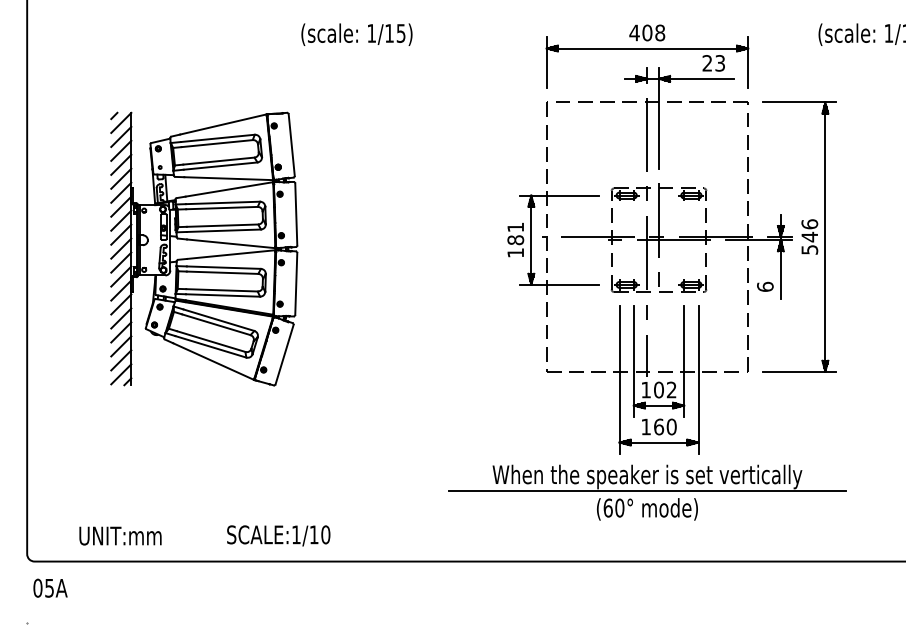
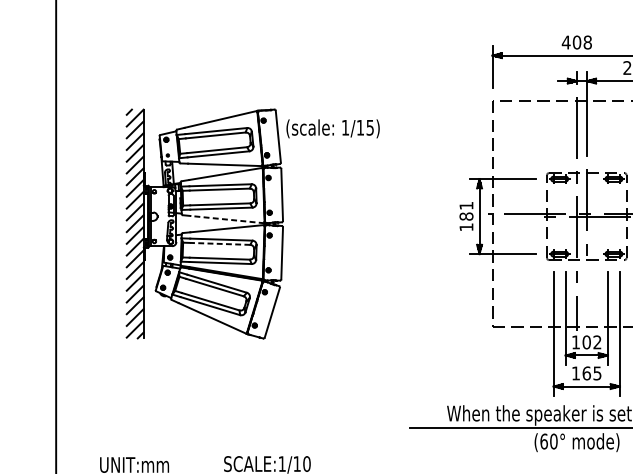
text: (356, 34) -> (332, 128), moved
line: (230, 243) -> (226, 219), solid -> dashed
line: (222, 272) -> (220, 243), solid -> dashed
text: (671, 426) -> (597, 373), 160 -> 165

